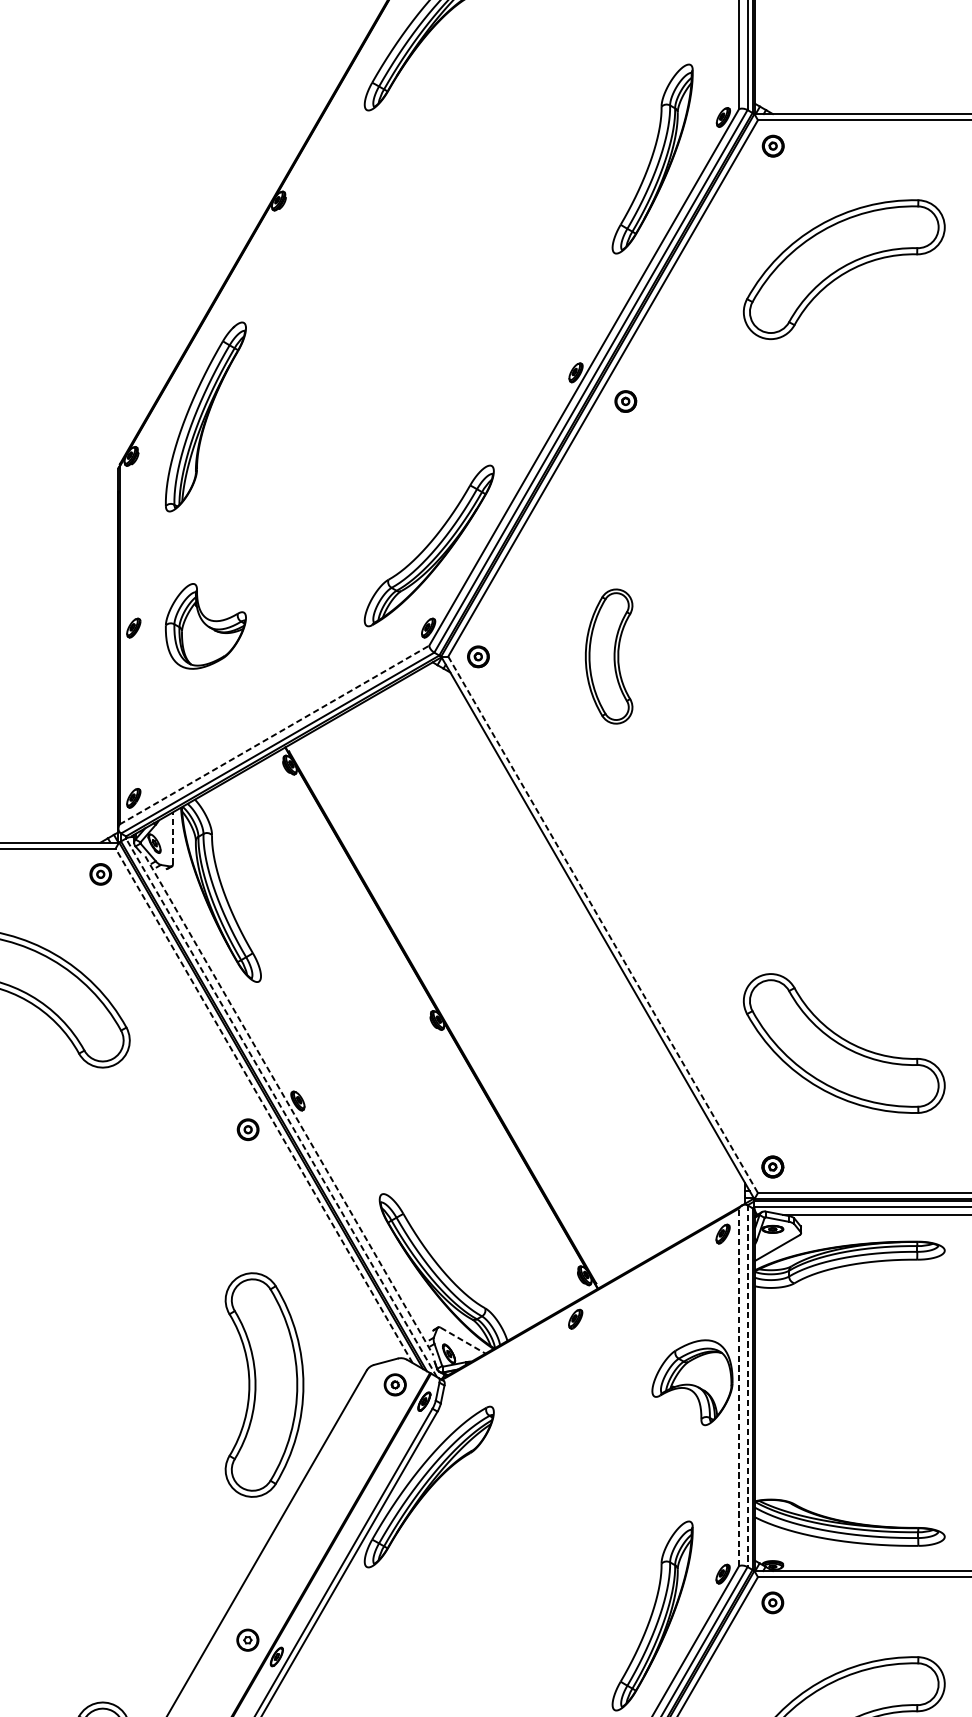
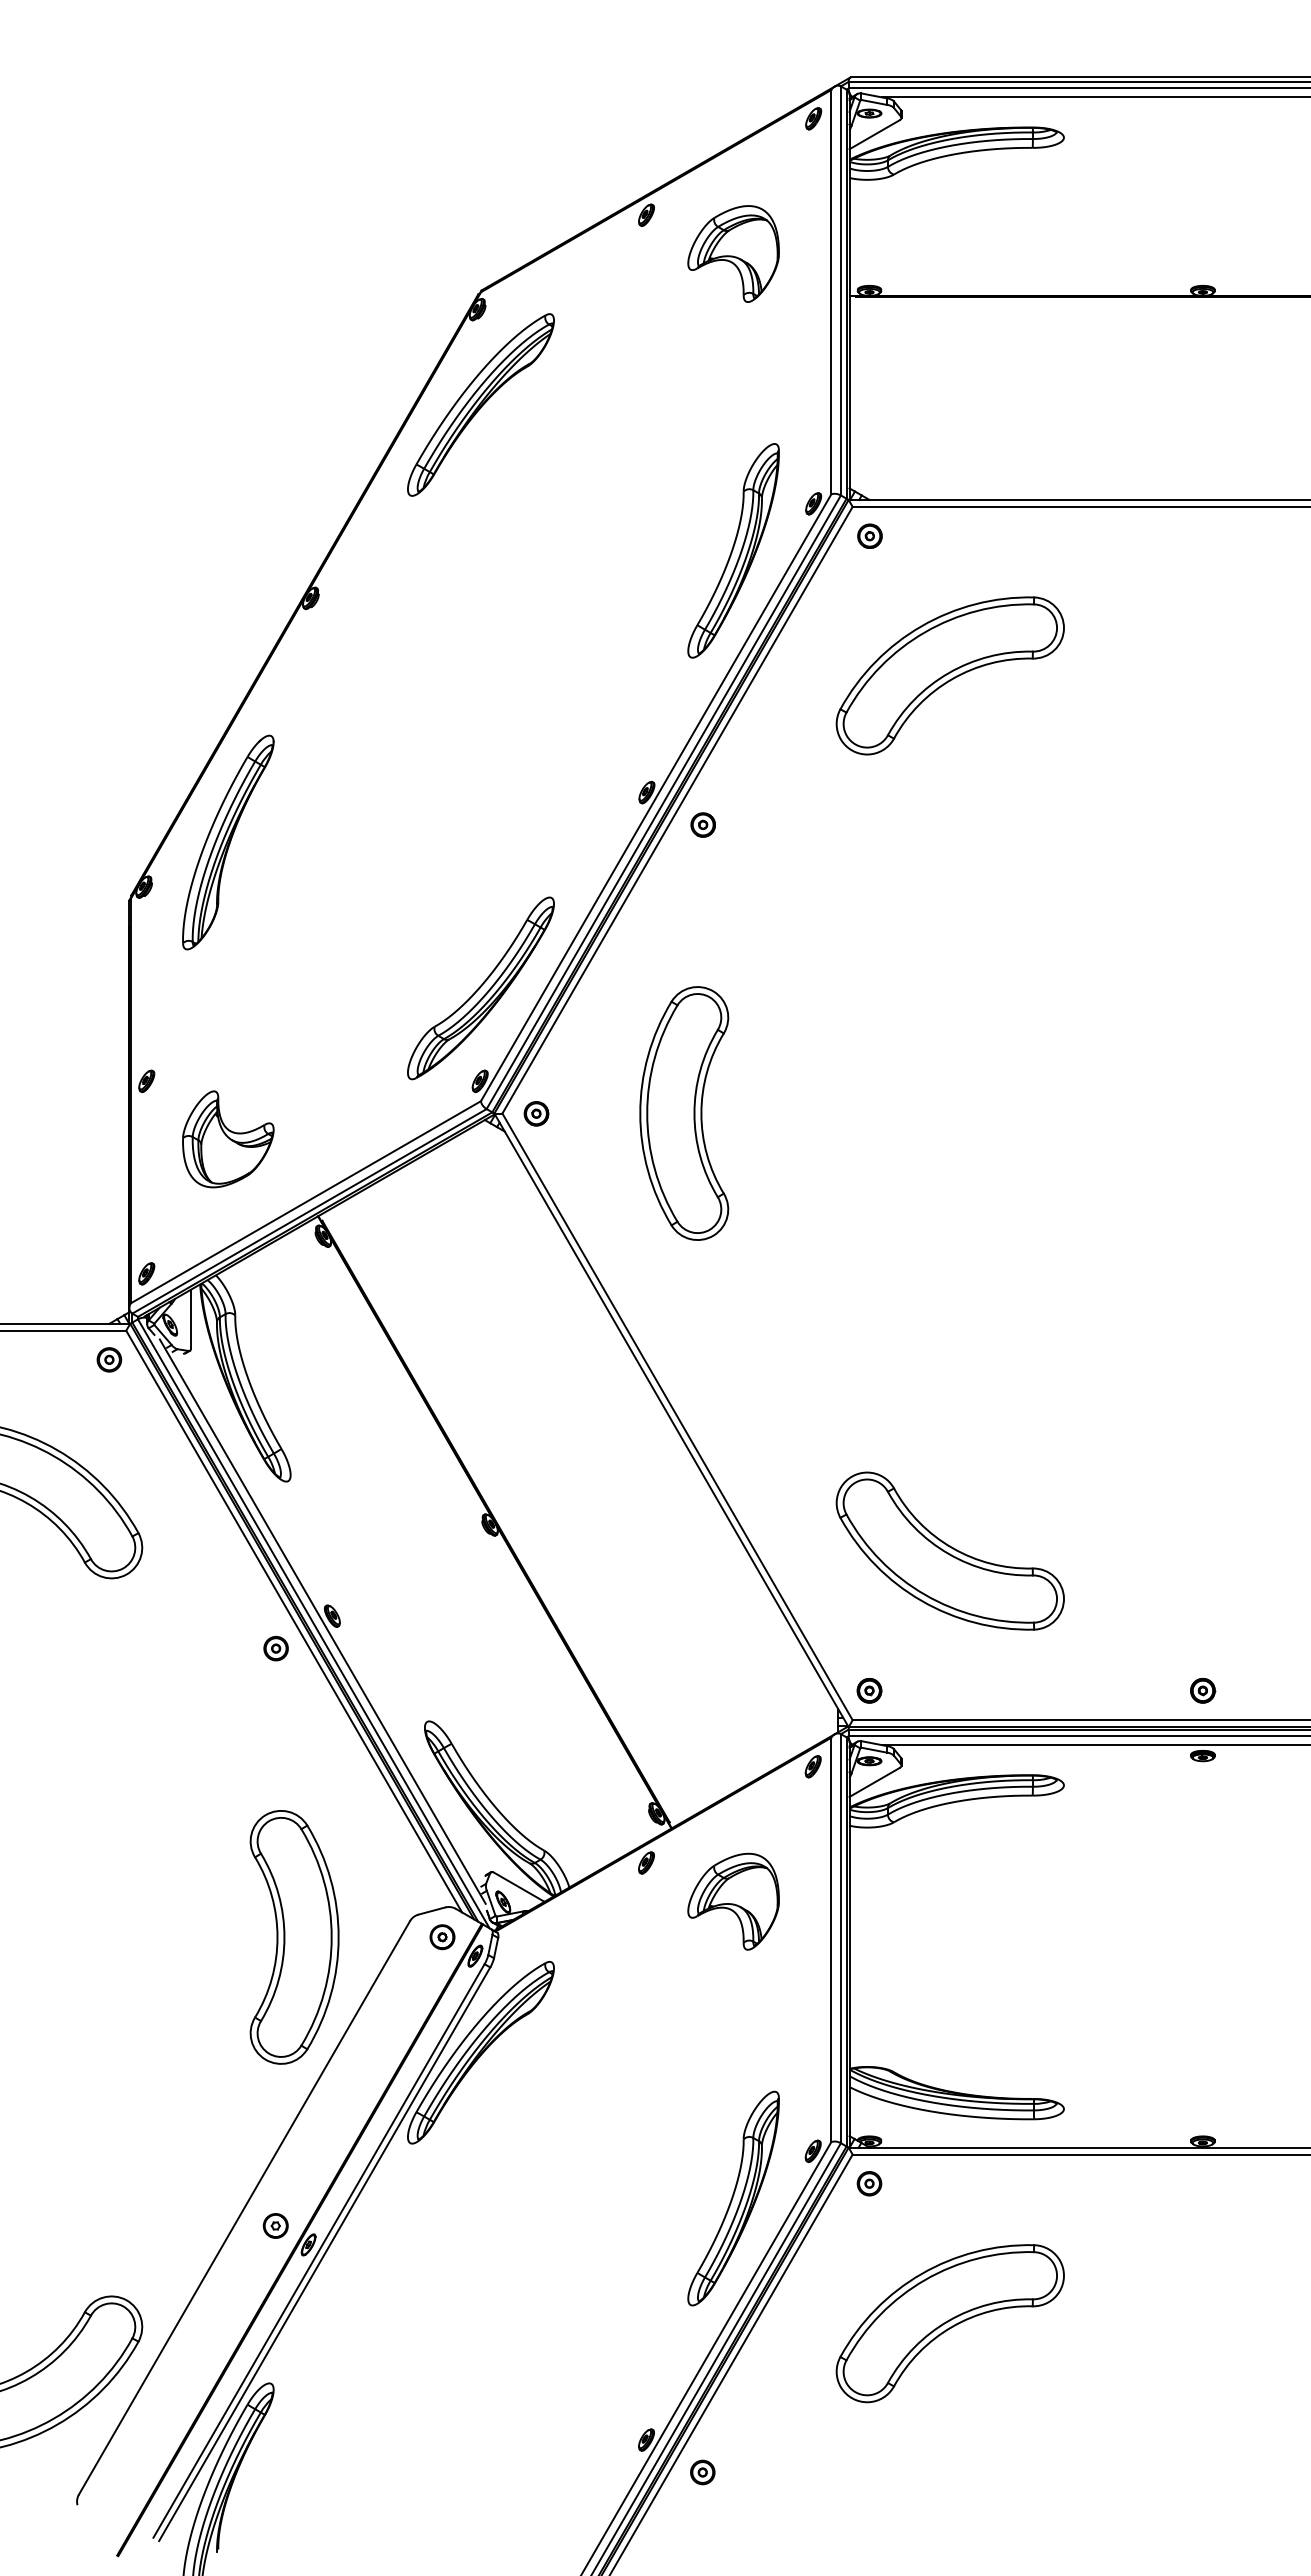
part: (206, 626) -> (228, 1139), moved
part: (609, 656) -> (684, 1113), size x1.67
line: (275, 735) -> (306, 1202), dashed -> solid
line: (173, 837) -> (191, 1318), dashed -> solid
line: (603, 925) -> (677, 1417), dashed -> solid
line: (264, 1105) -> (294, 1621), dashed -> solid
line: (289, 1105) -> (322, 1621), dashed -> solid
line: (281, 1107) -> (313, 1623), dashed -> solid
line: (463, 1340) -> (519, 1887), dashed -> solid
part: (692, 1382) -> (733, 1901), moved
line: (739, 1386) -> (831, 1939), dashed -> solid
line: (747, 1386) -> (840, 1938), dashed -> solid

